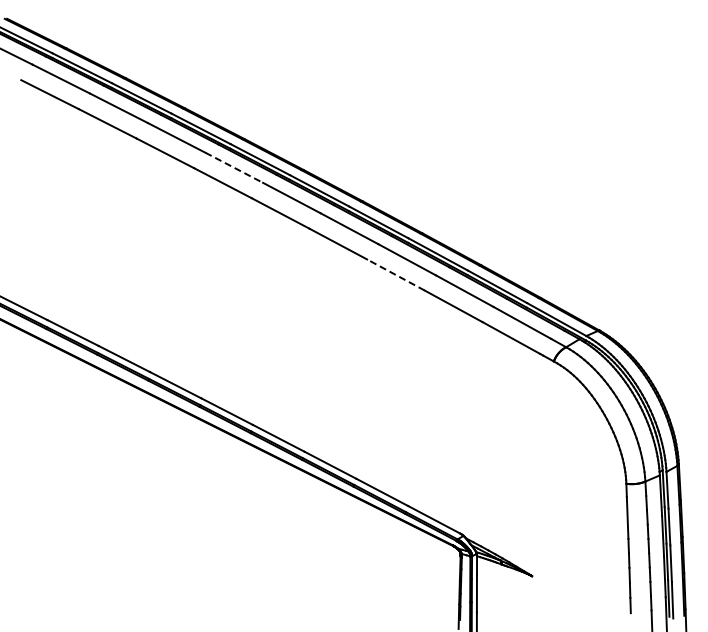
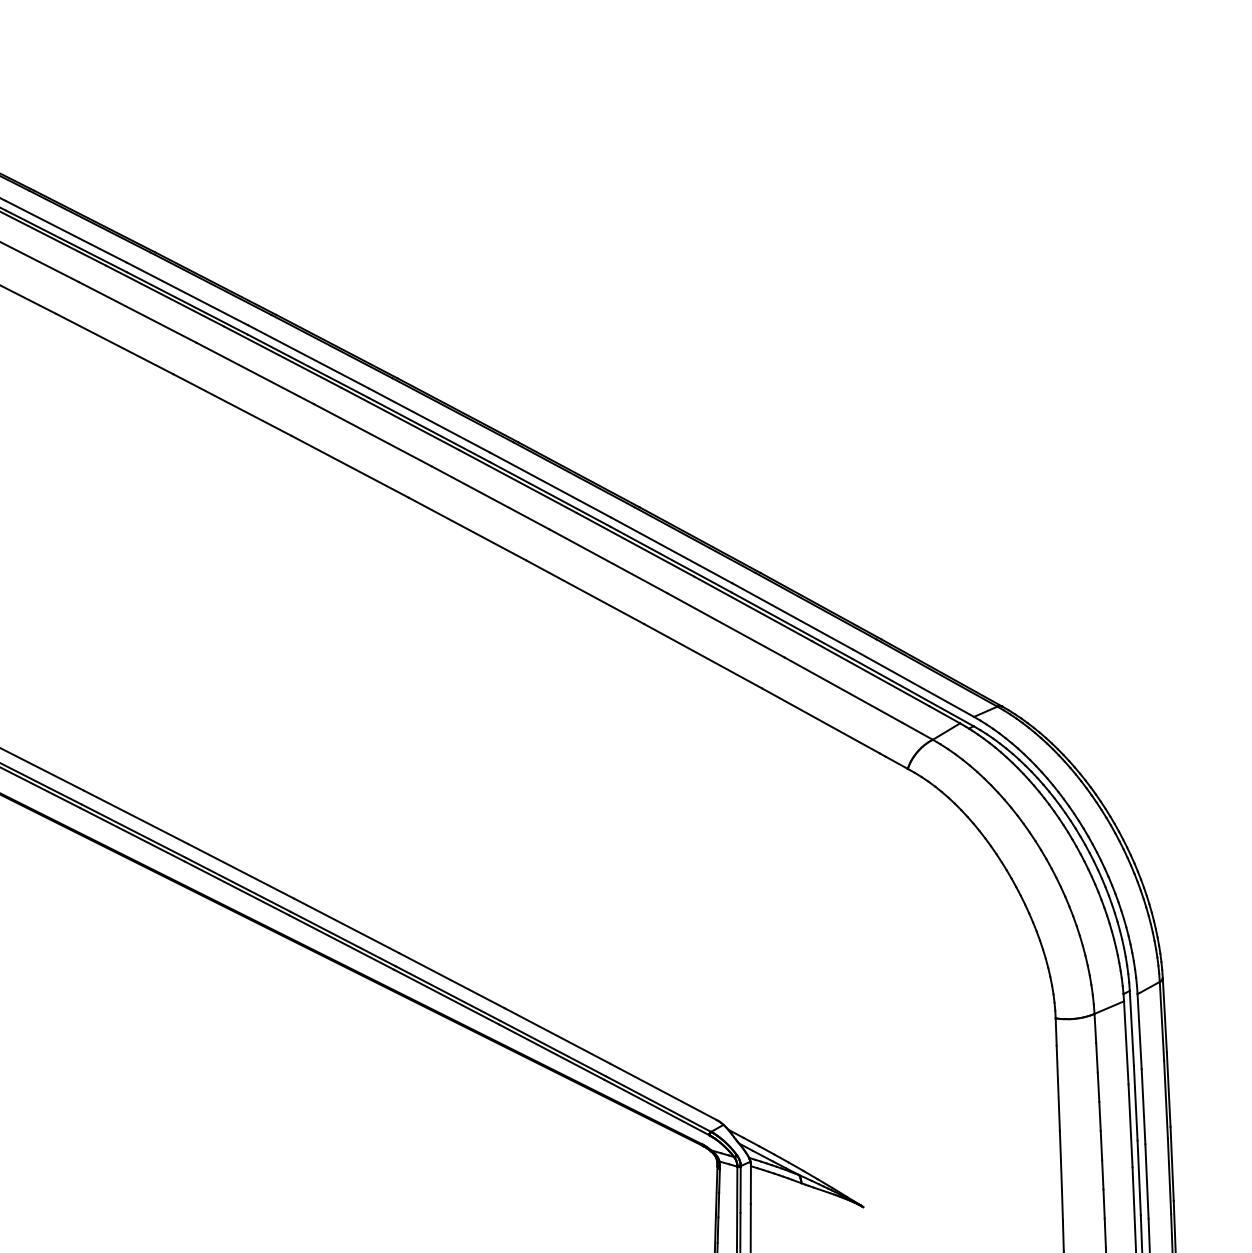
line: (234, 167) -> (255, 372), dashed -> solid
line: (395, 275) -> (584, 593), dashed -> solid

